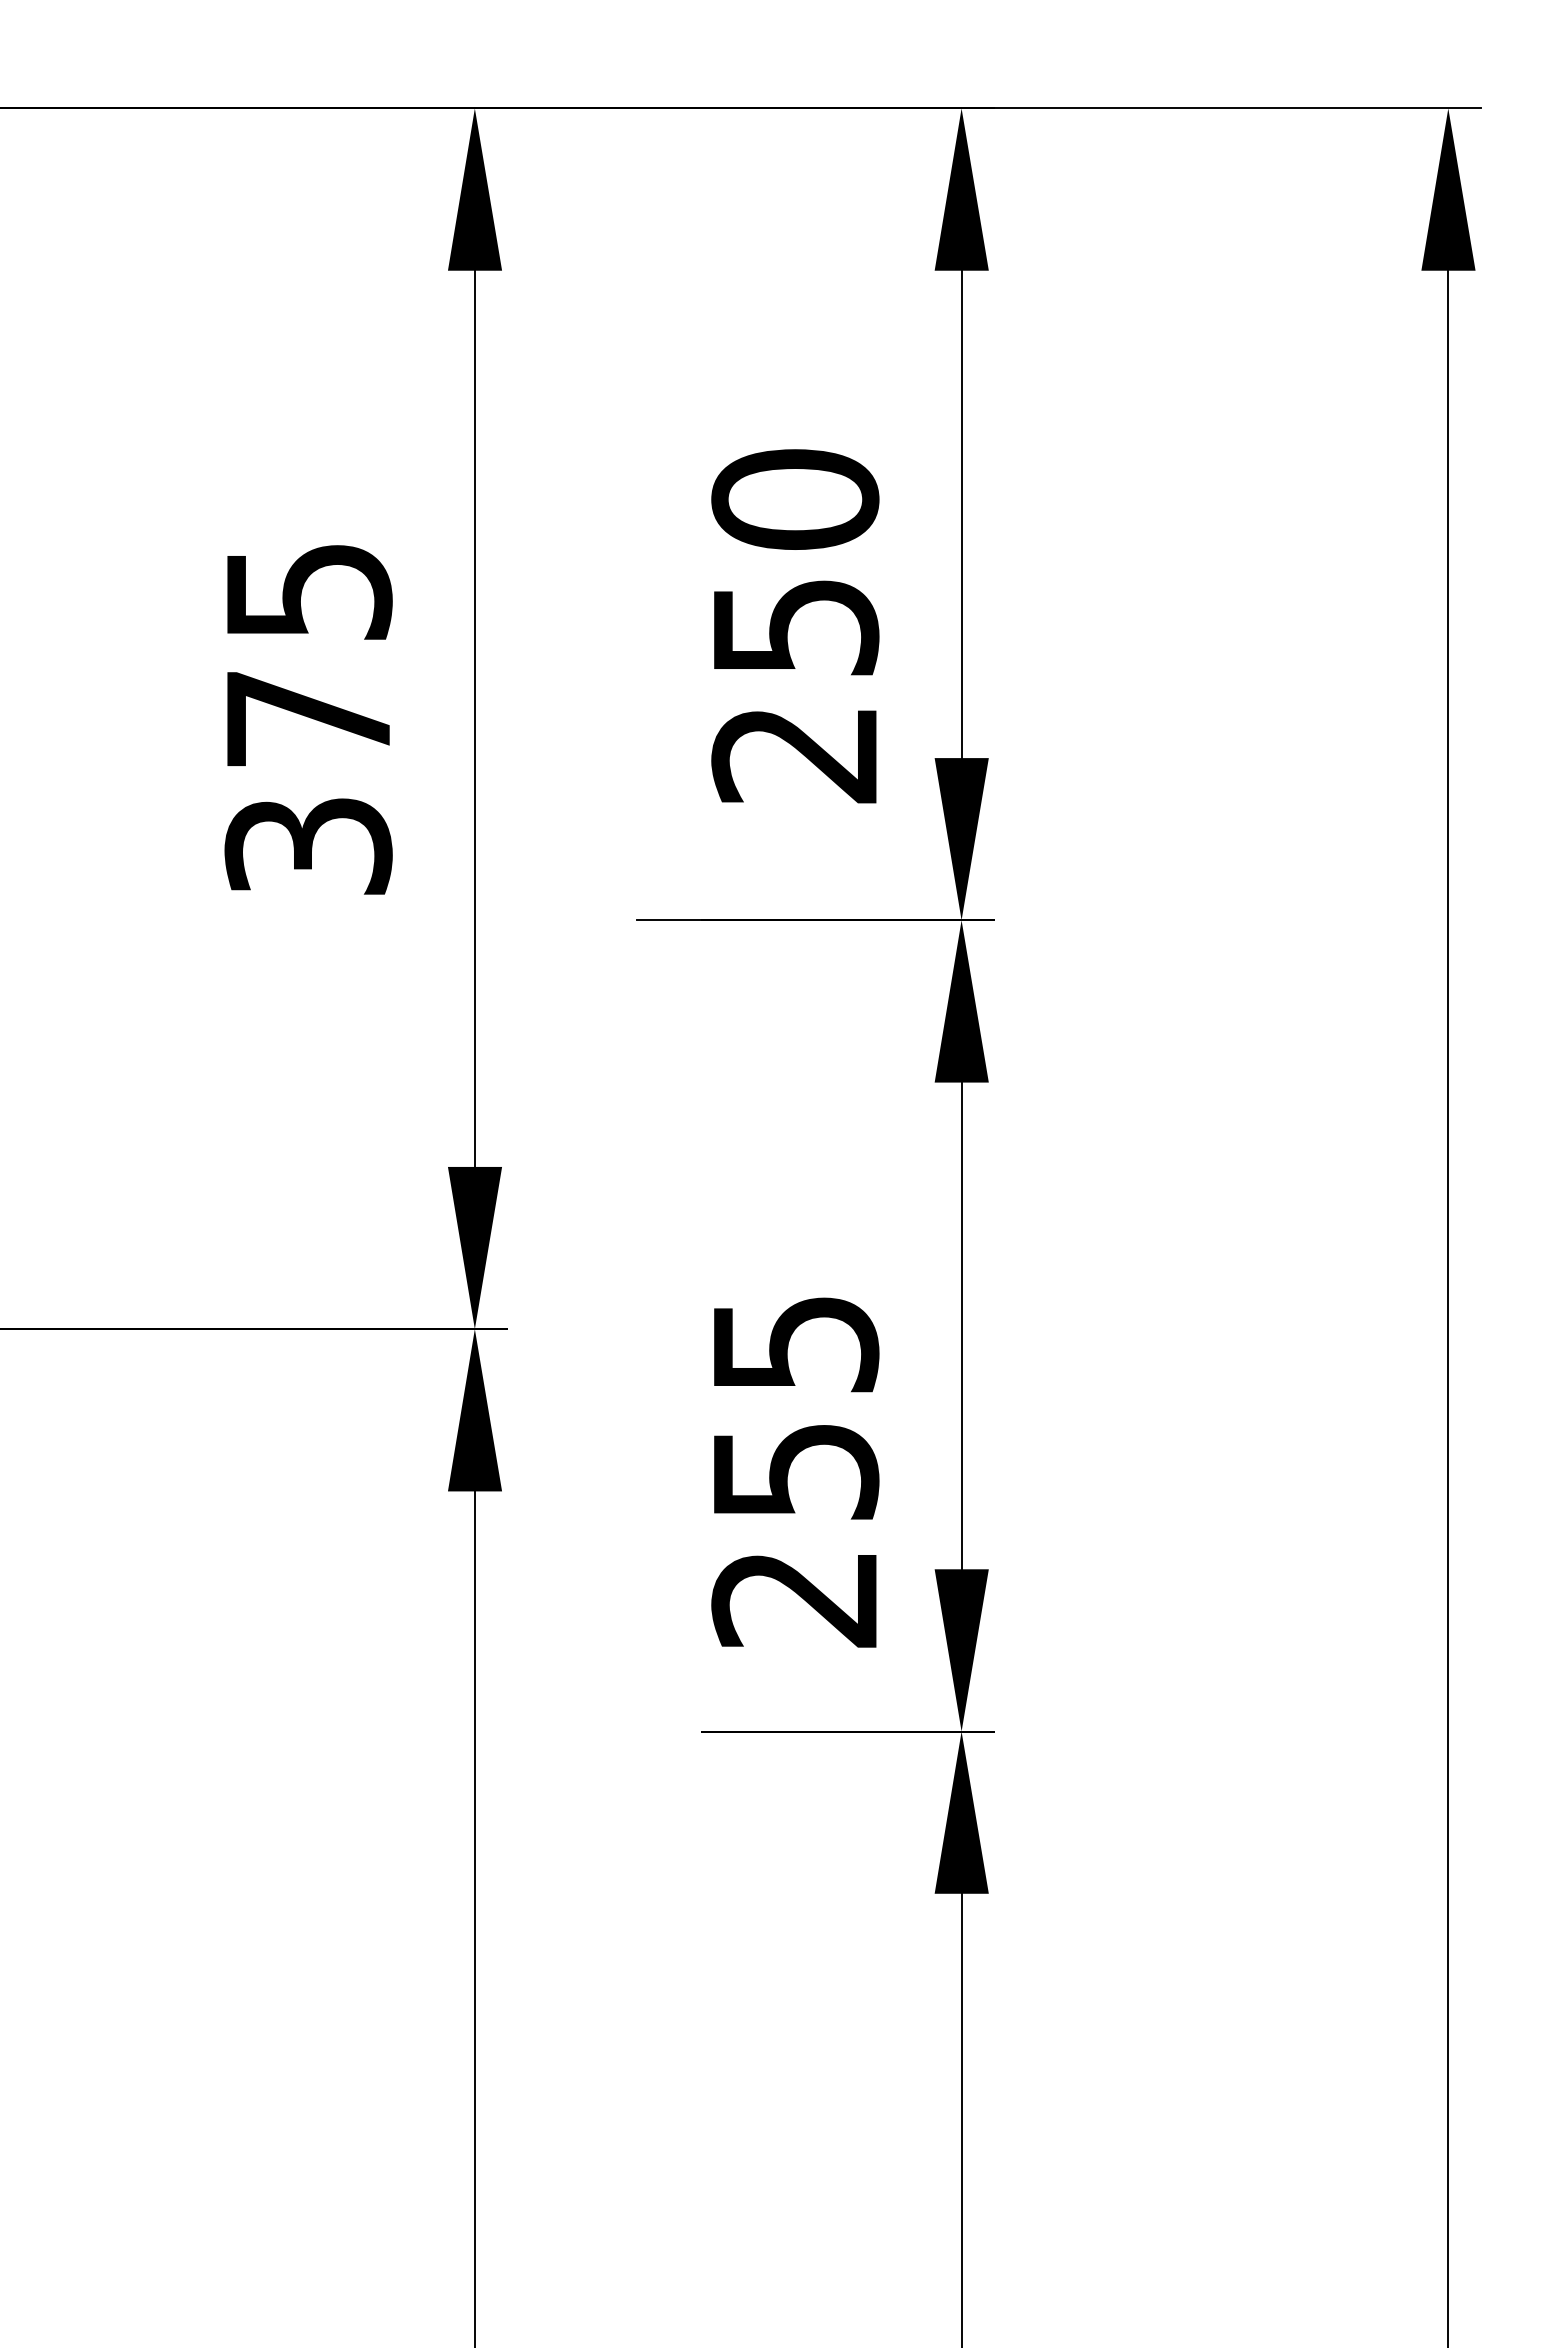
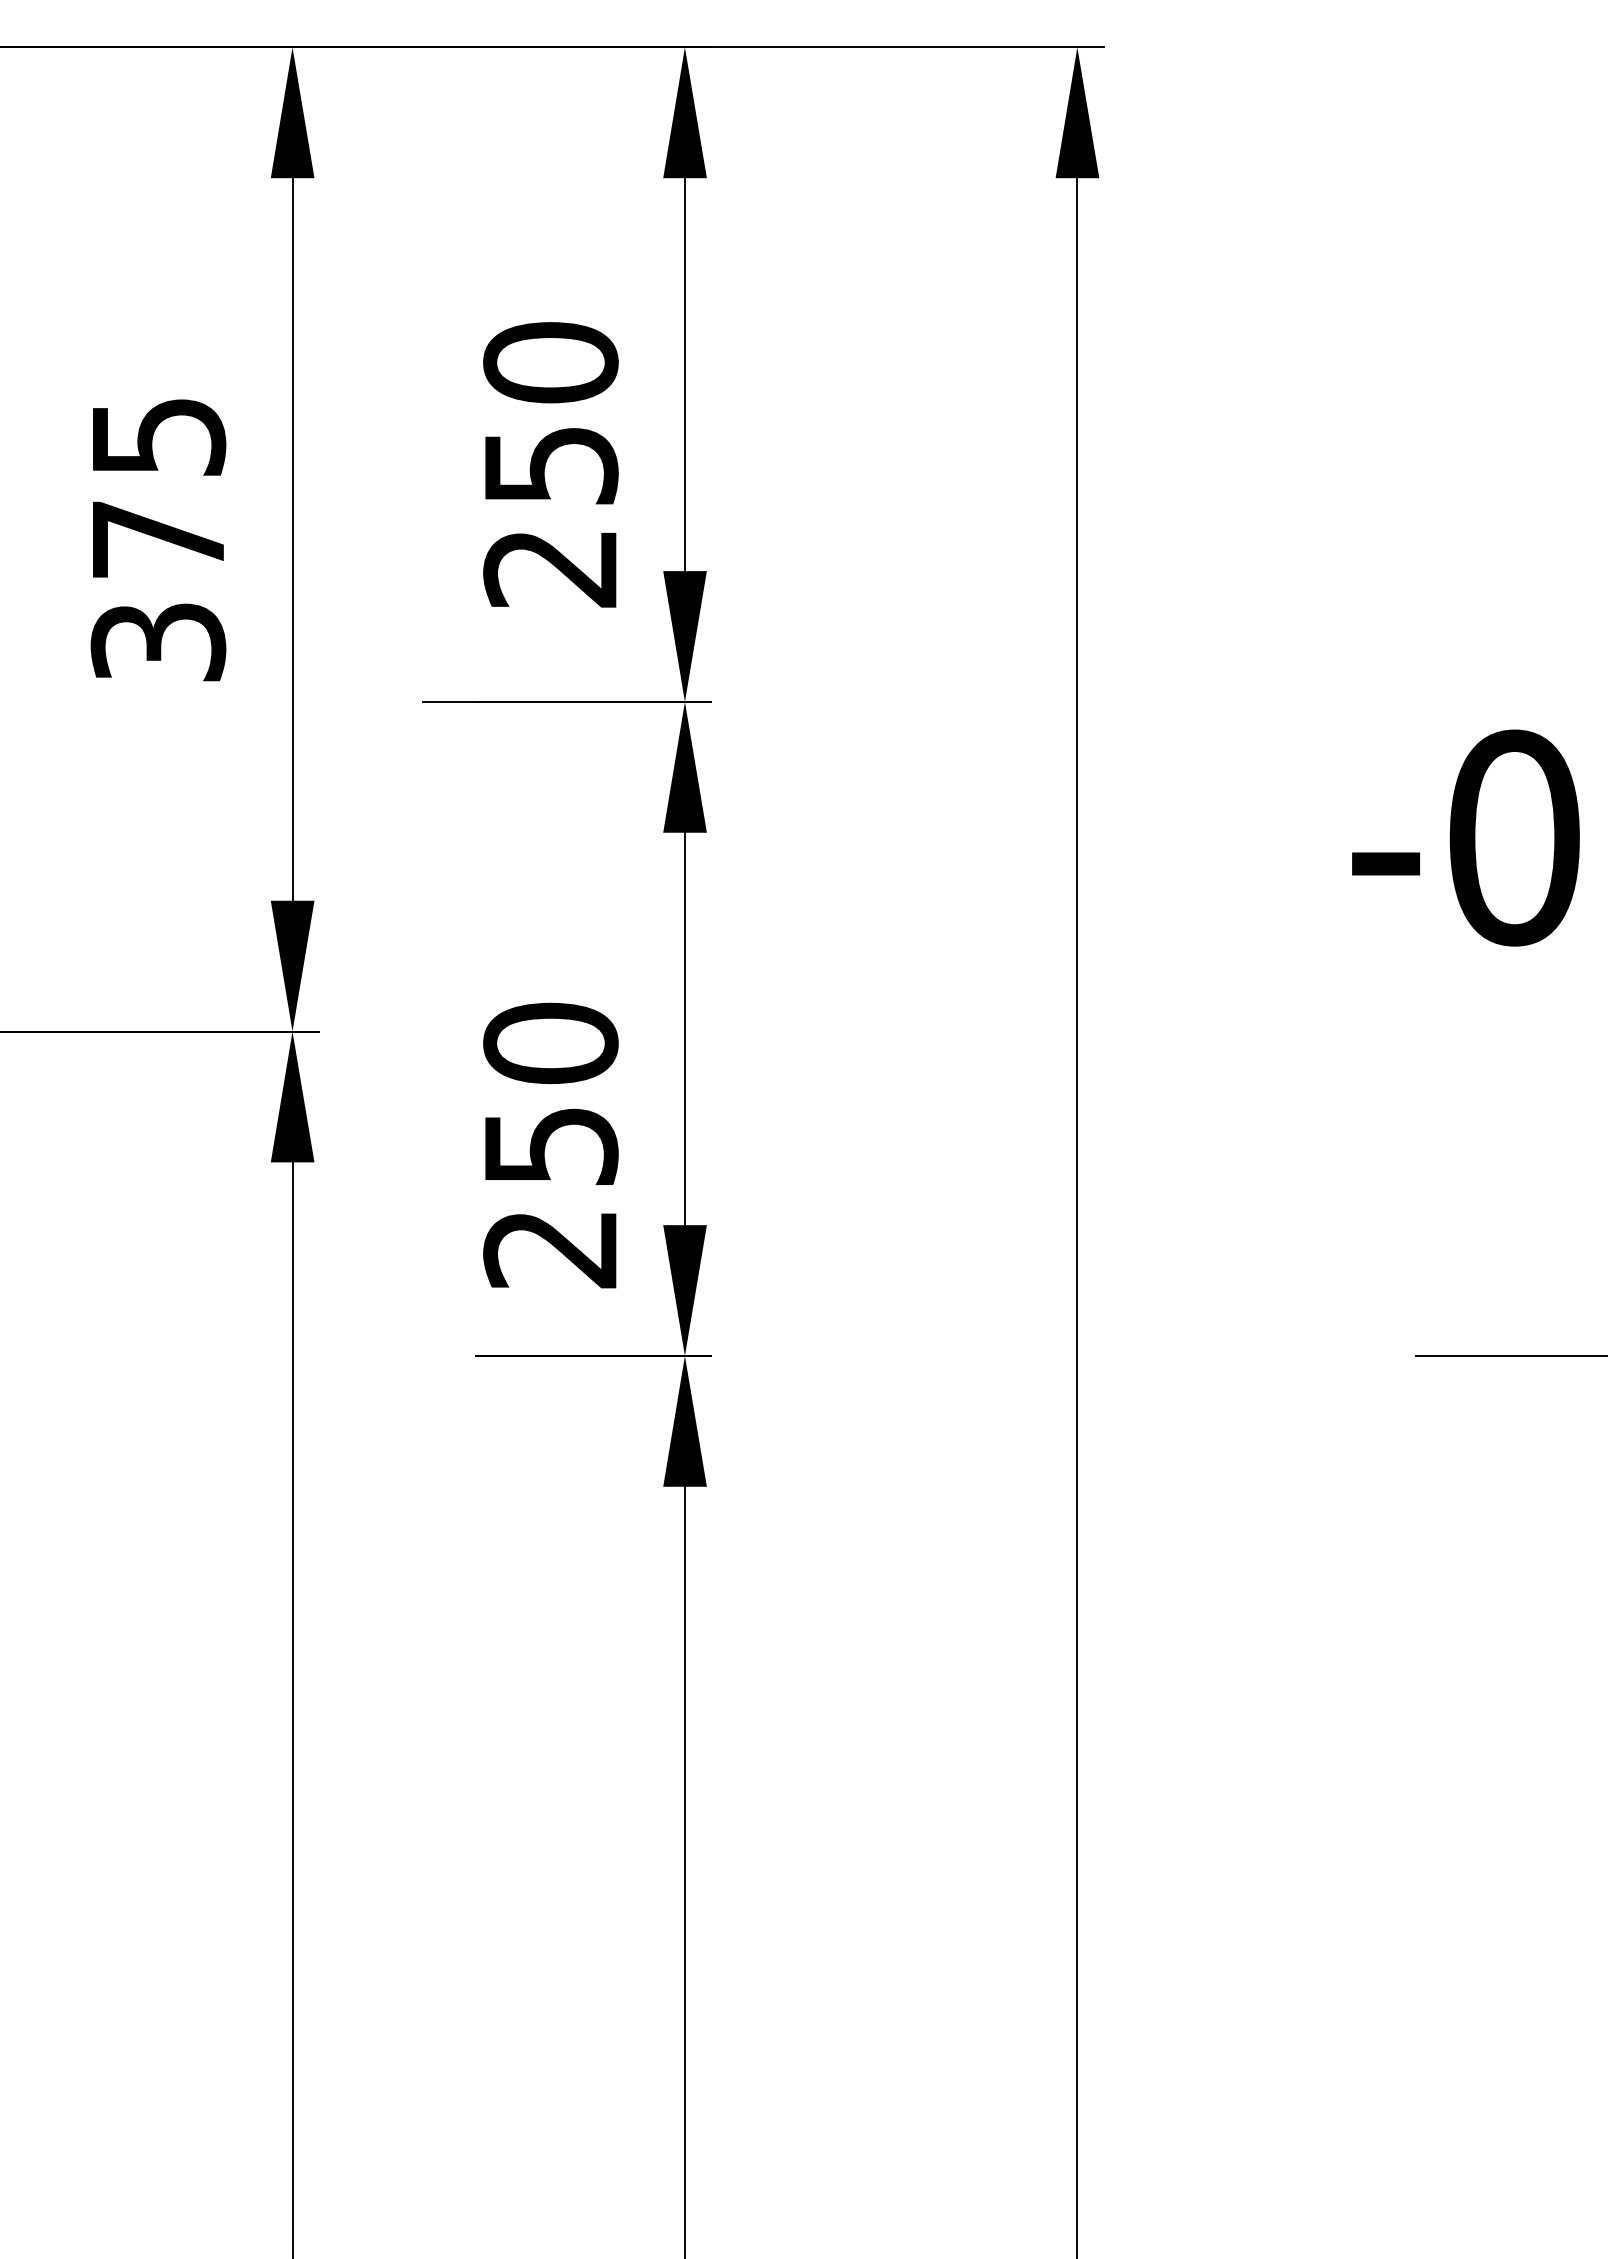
text: (794, 1343) -> (550, 1043), 255 -> 250

